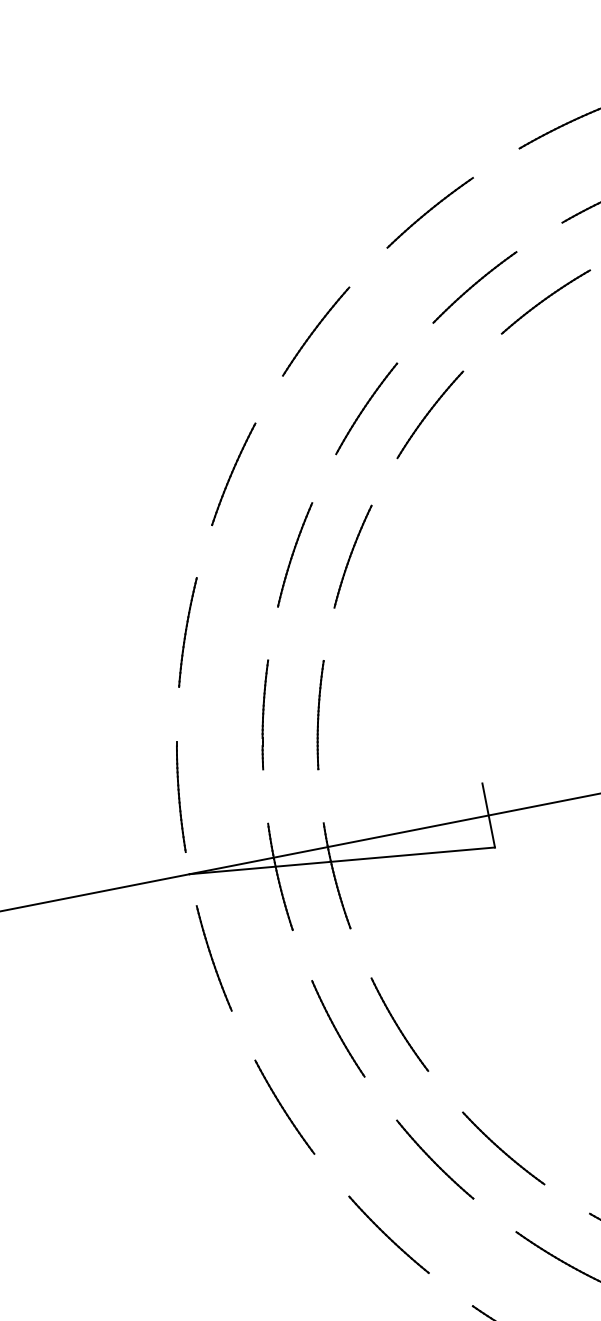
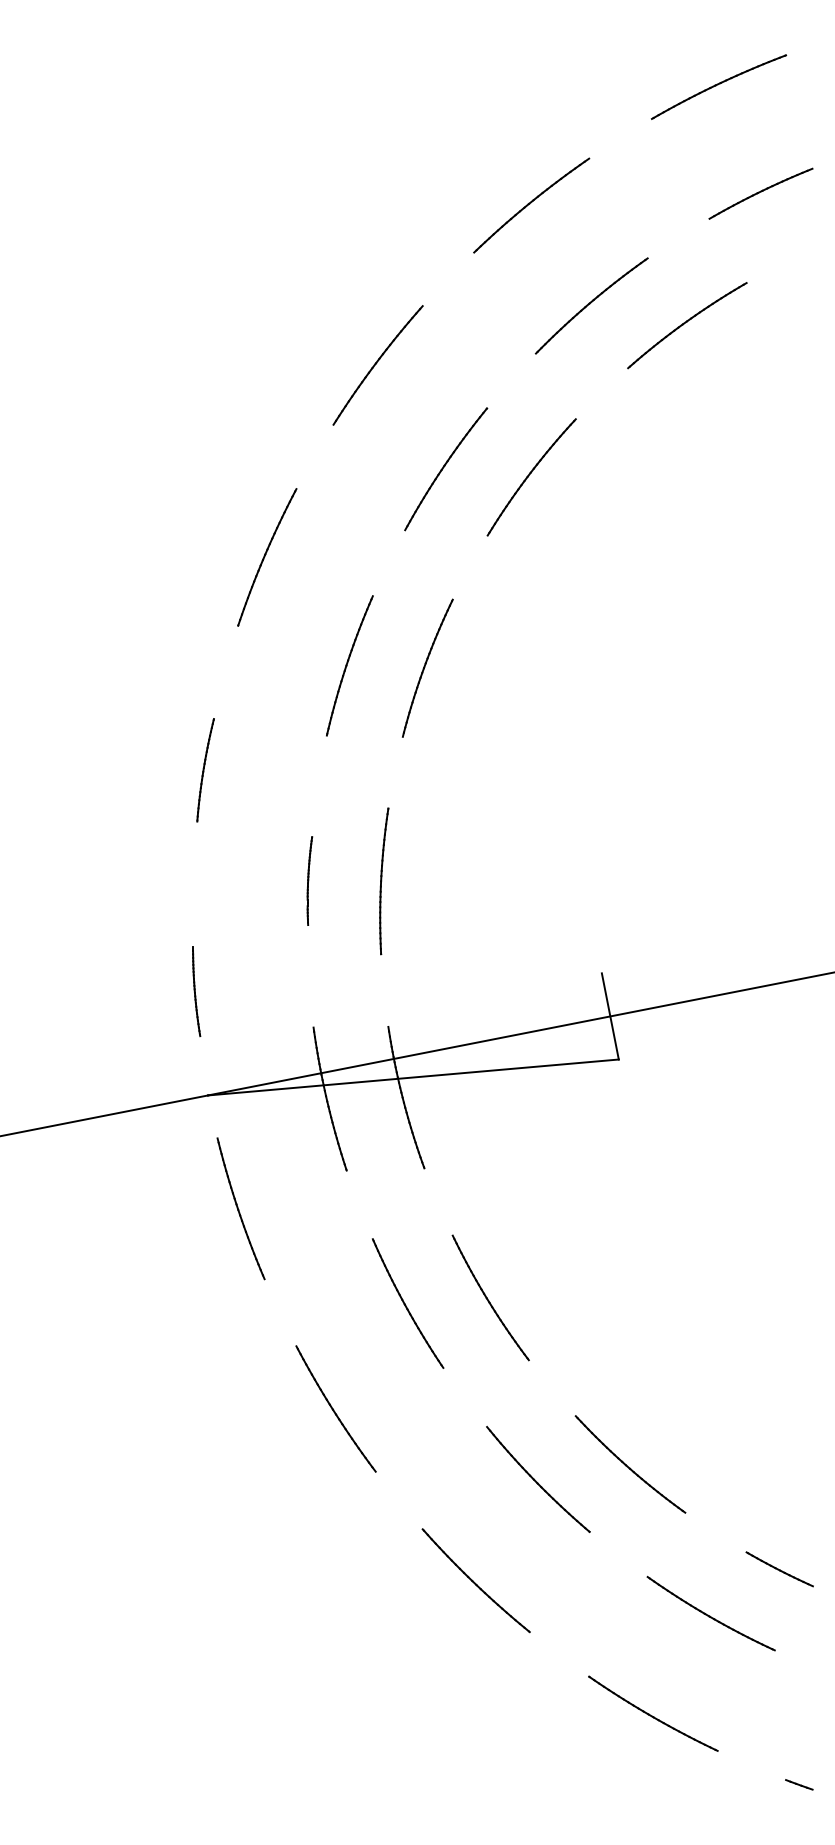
part: (187, 632) -> (205, 770), size x0.7
part: (265, 714) -> (309, 880), size x0.6
part: (181, 796) -> (196, 991), size x0.6

